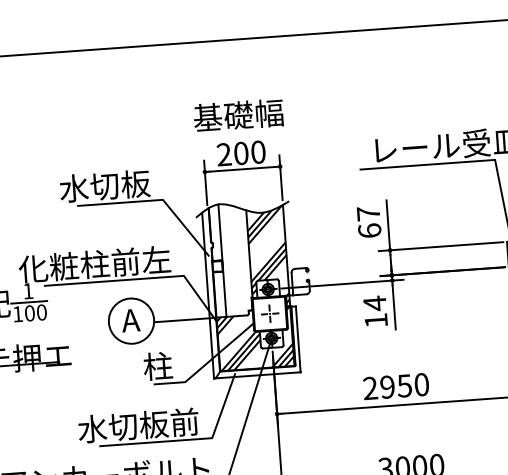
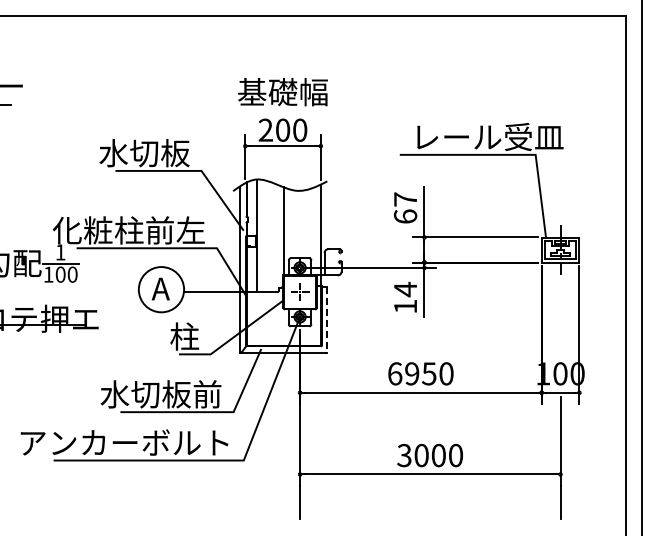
hatch: (251, 288) -> (283, 265), removed
line: (298, 339) -> (326, 319), solid -> dashed
text: (370, 388) -> (395, 373), 2950 -> 6950

